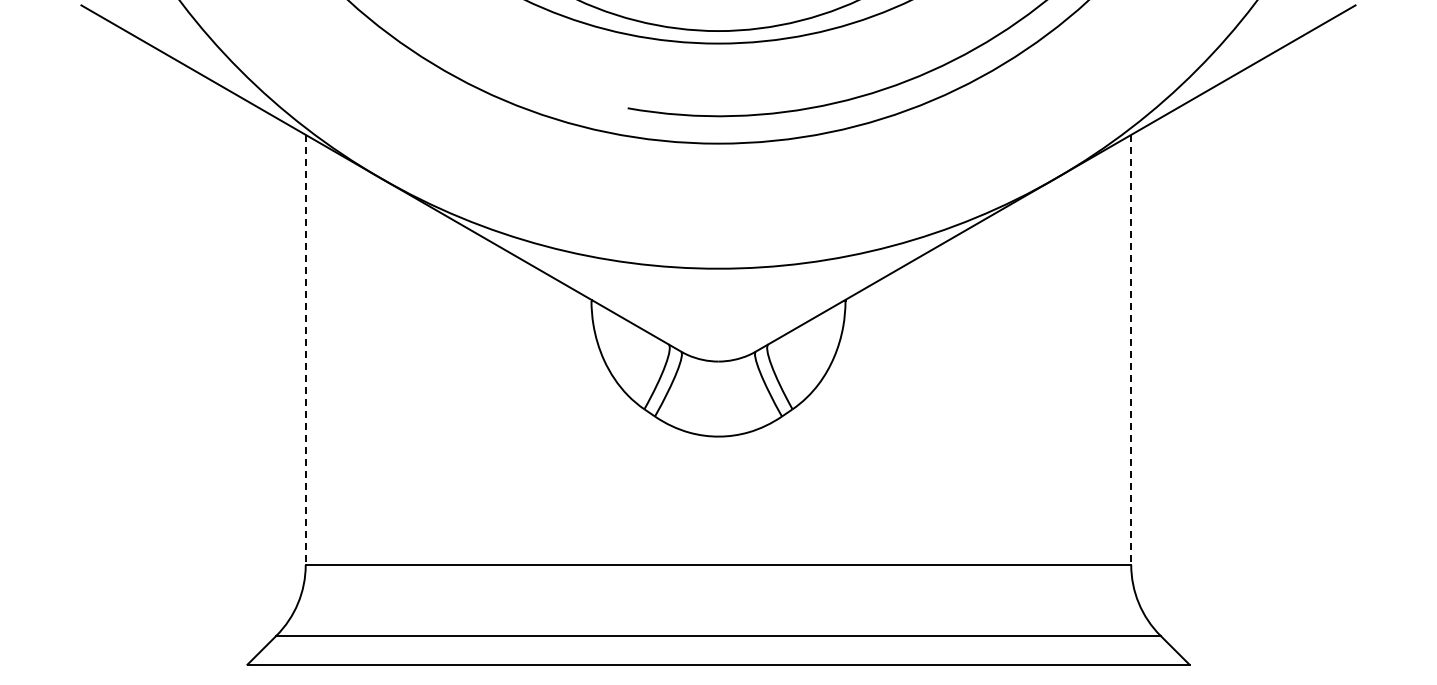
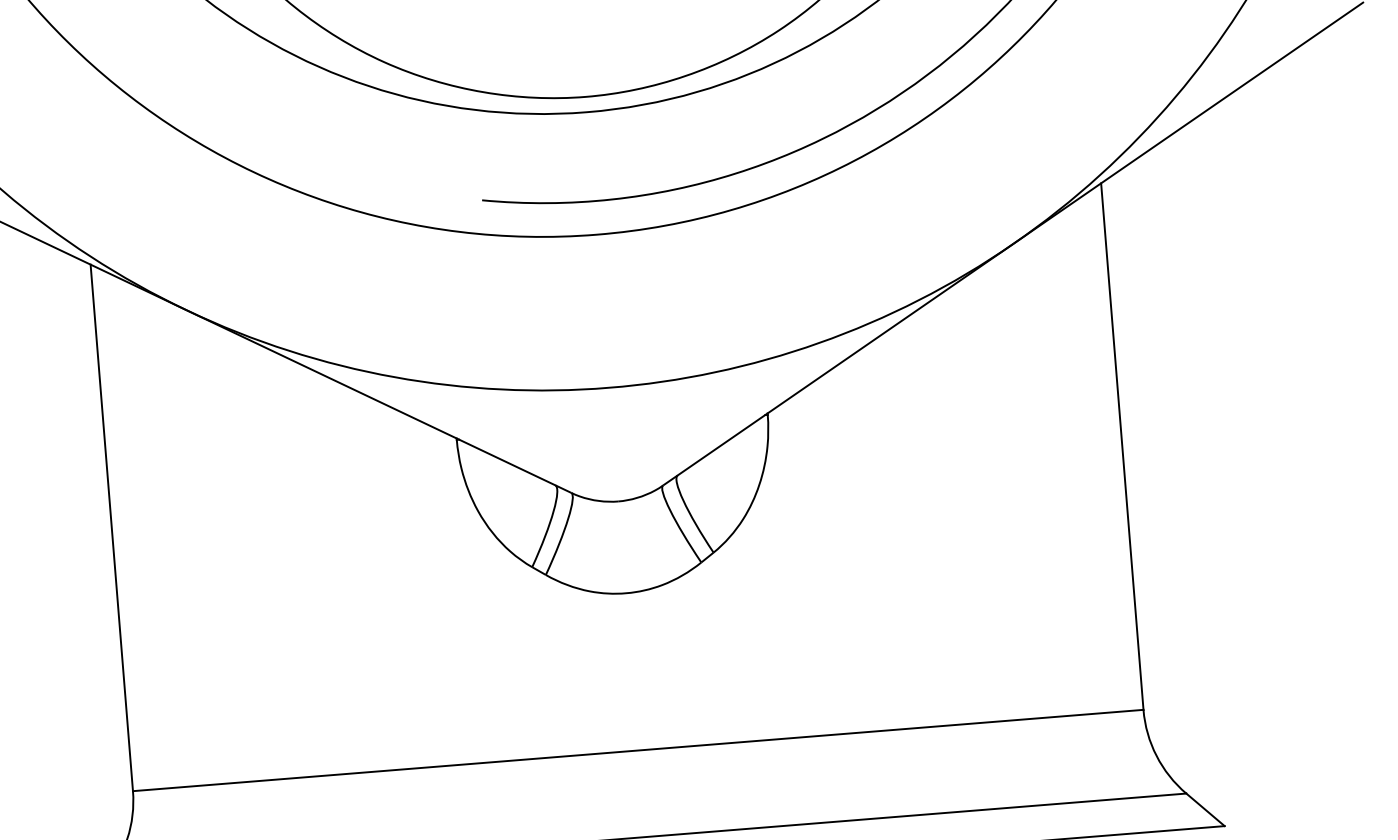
line: (305, 350) -> (111, 528), dashed -> solid
line: (1131, 350) -> (1122, 447), dashed -> solid

